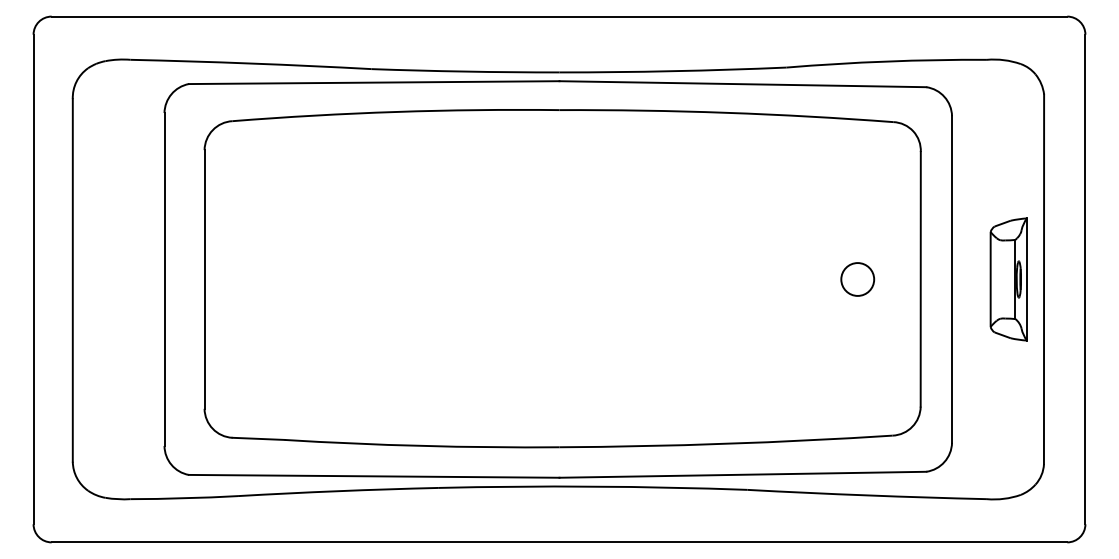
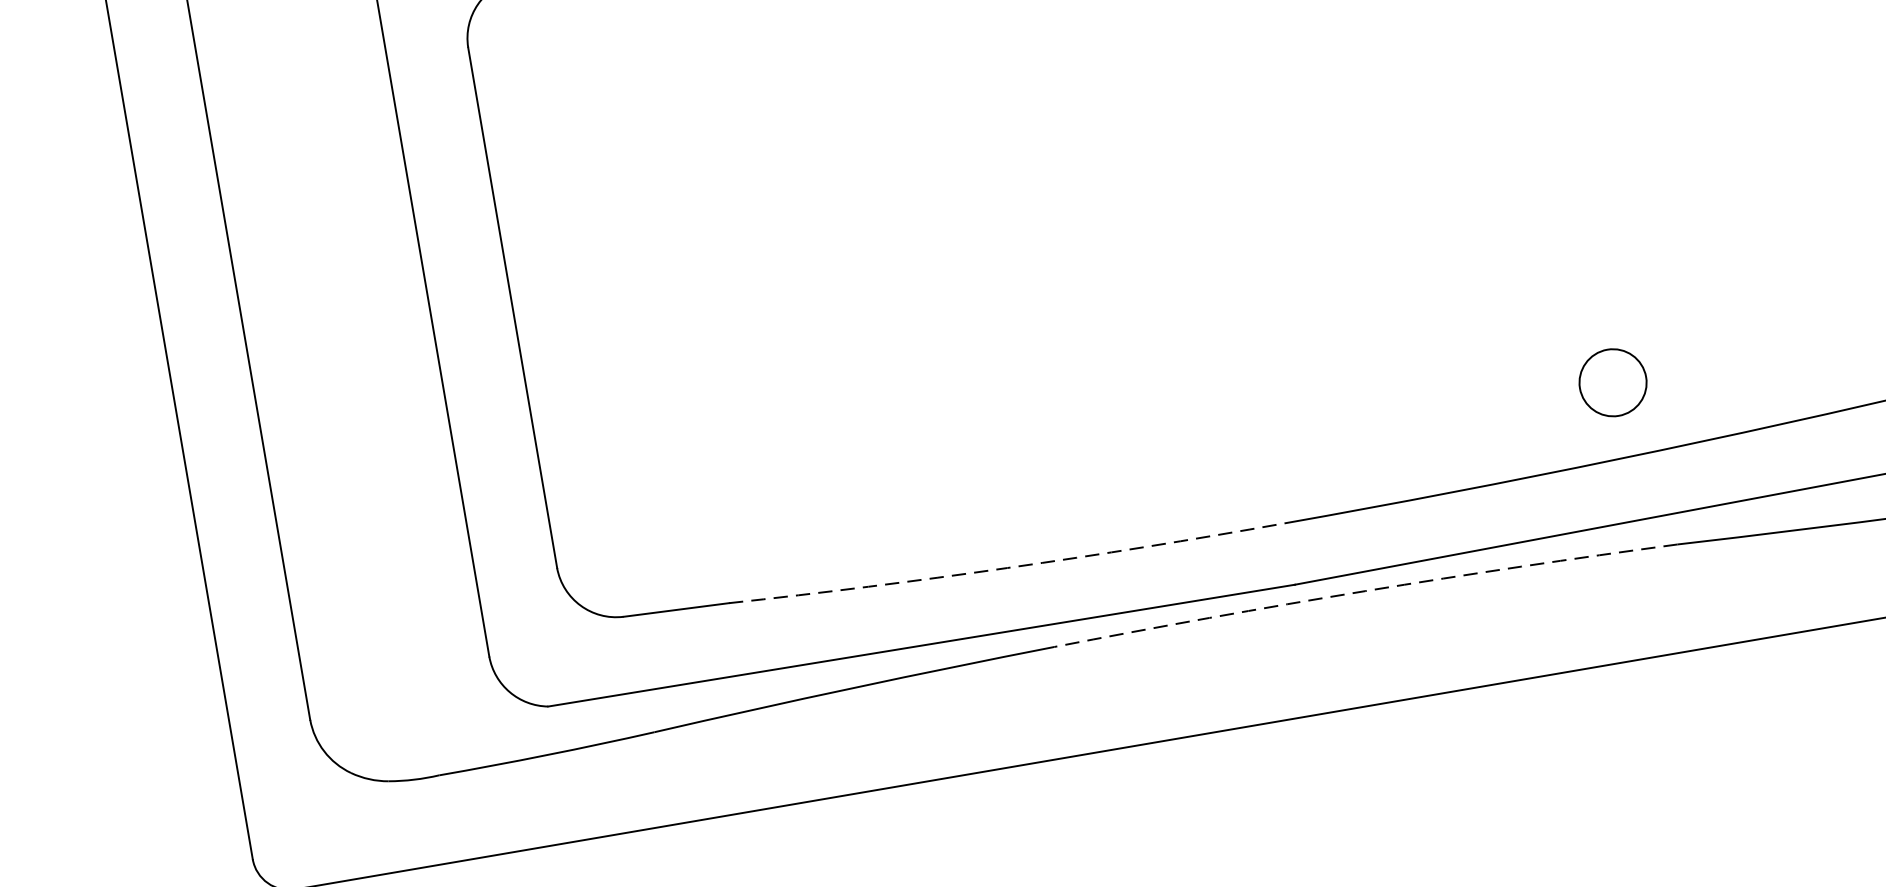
circle: (857, 279) -> (1612, 382), moved
arc: (422, 445) -> (1008, 566), solid -> dashed
arc: (592, 486) -> (1364, 590), solid -> dashed

